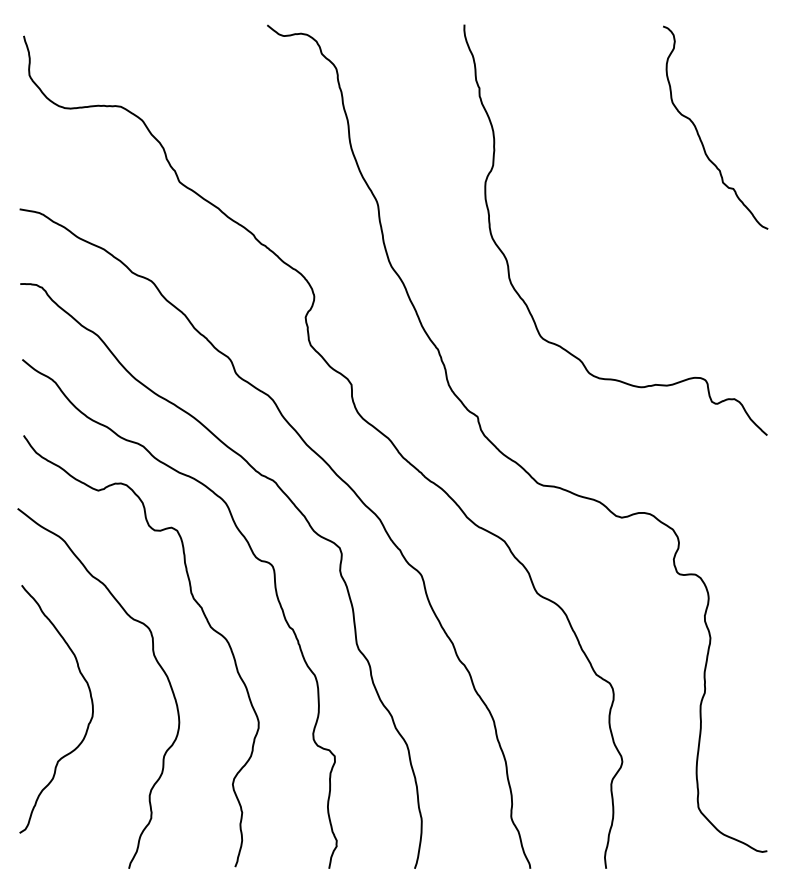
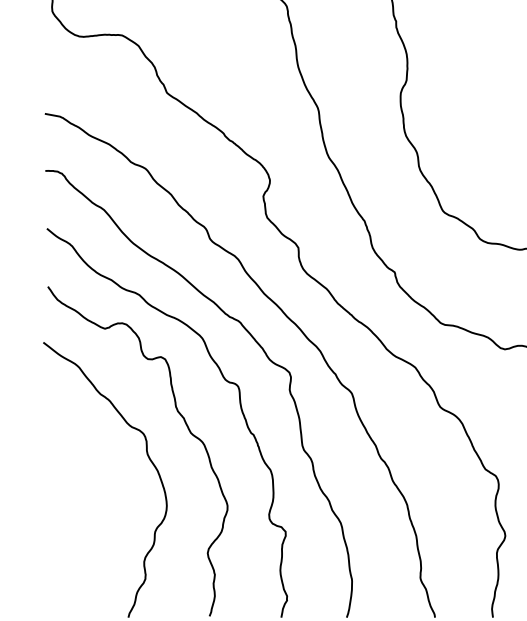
curve: (87, 724) -> (96, 507), removed

